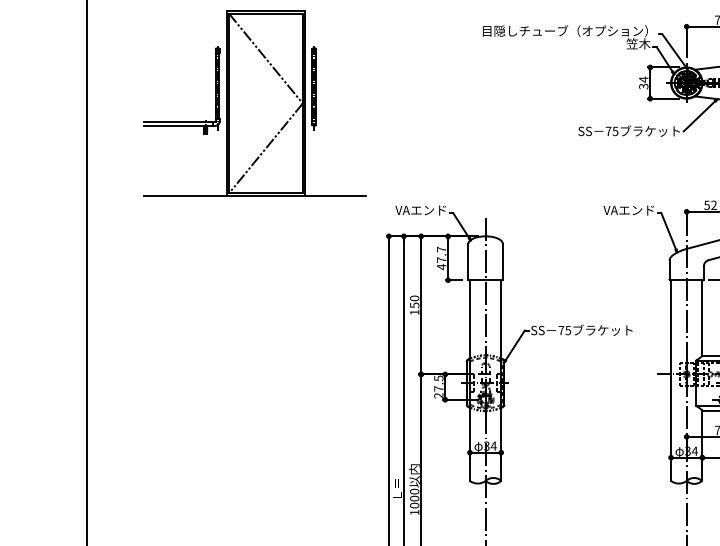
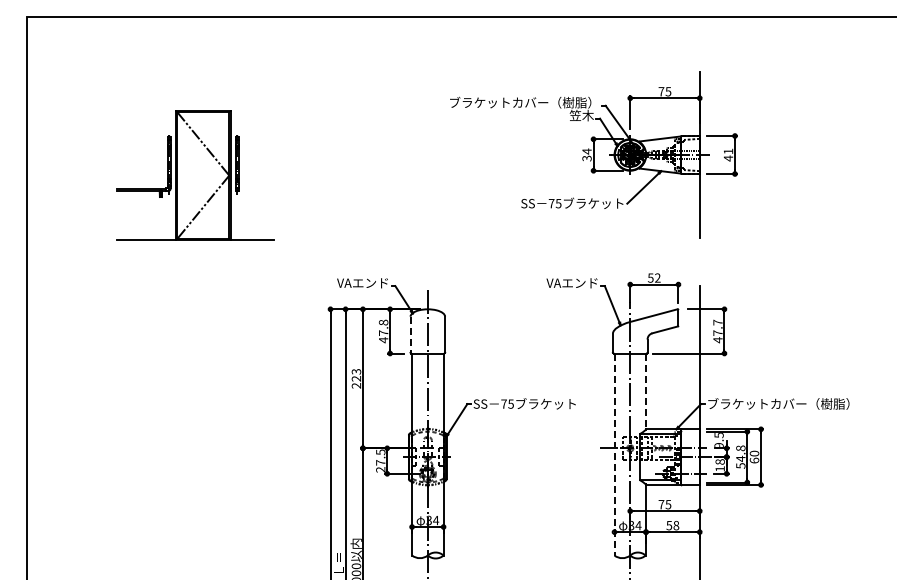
text: (562, 30) -> (505, 102), 目隠しチューブ（オプション） -> ブラケットカバー（樹脂）
part: (254, 103) -> (195, 175), size x0.7
text: (441, 249) -> (383, 322), 47.7 -> 47.8
line: (468, 262) -> (410, 335), solid -> dashed
text: (414, 305) -> (356, 378), 150 -> 223
line: (701, 319) -> (645, 392), solid -> dashed
line: (671, 381) -> (614, 455), solid -> dashed

